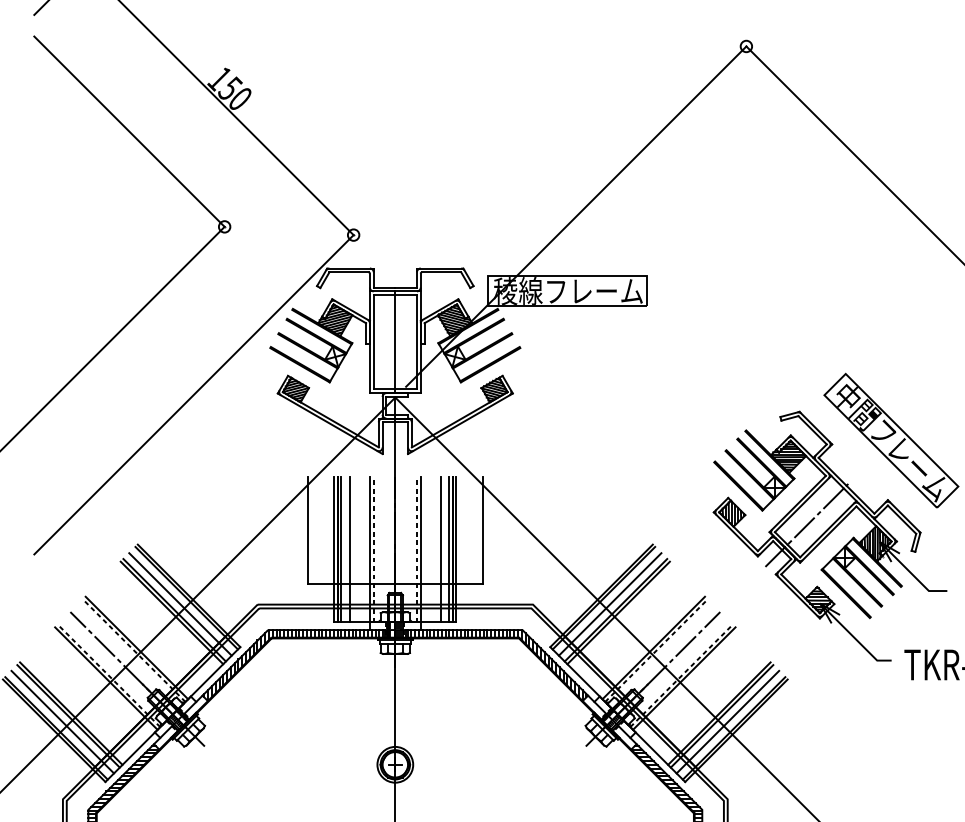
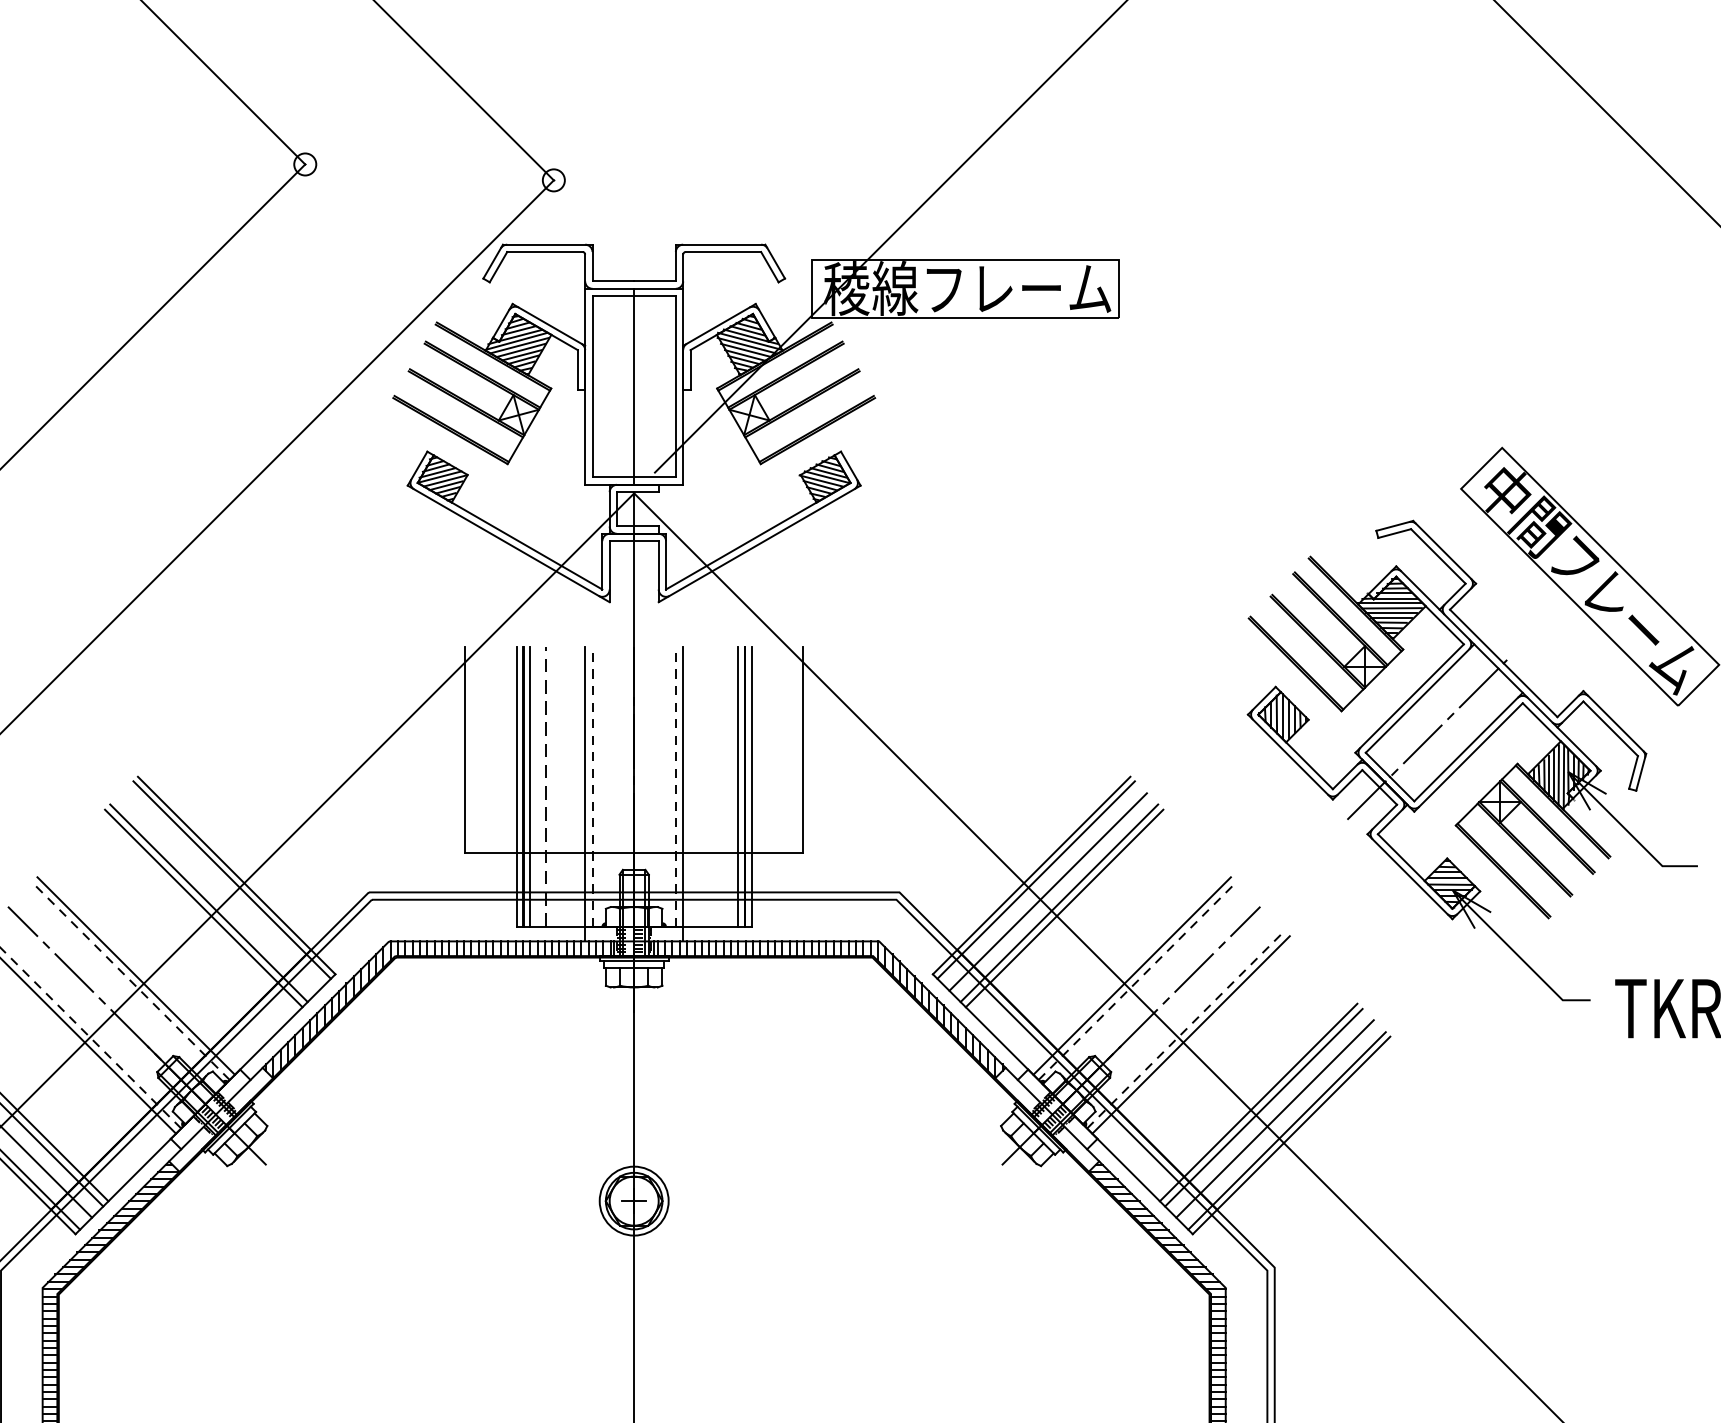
line: (349, 549) -> (545, 786), solid -> dashed
line: (441, 549) -> (723, 786), removed
line: (180, 604) -> (220, 892), removed

